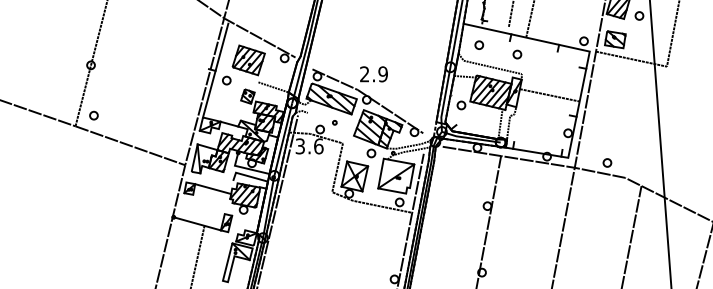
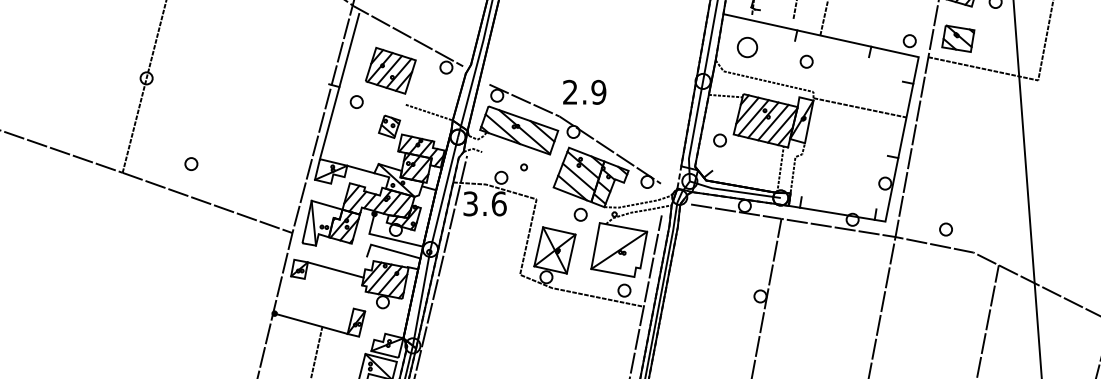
part: (479, 44) -> (748, 46), size x1.6
line: (549, 95) -> (859, 108), moved
part: (93, 115) -> (190, 163), moved

